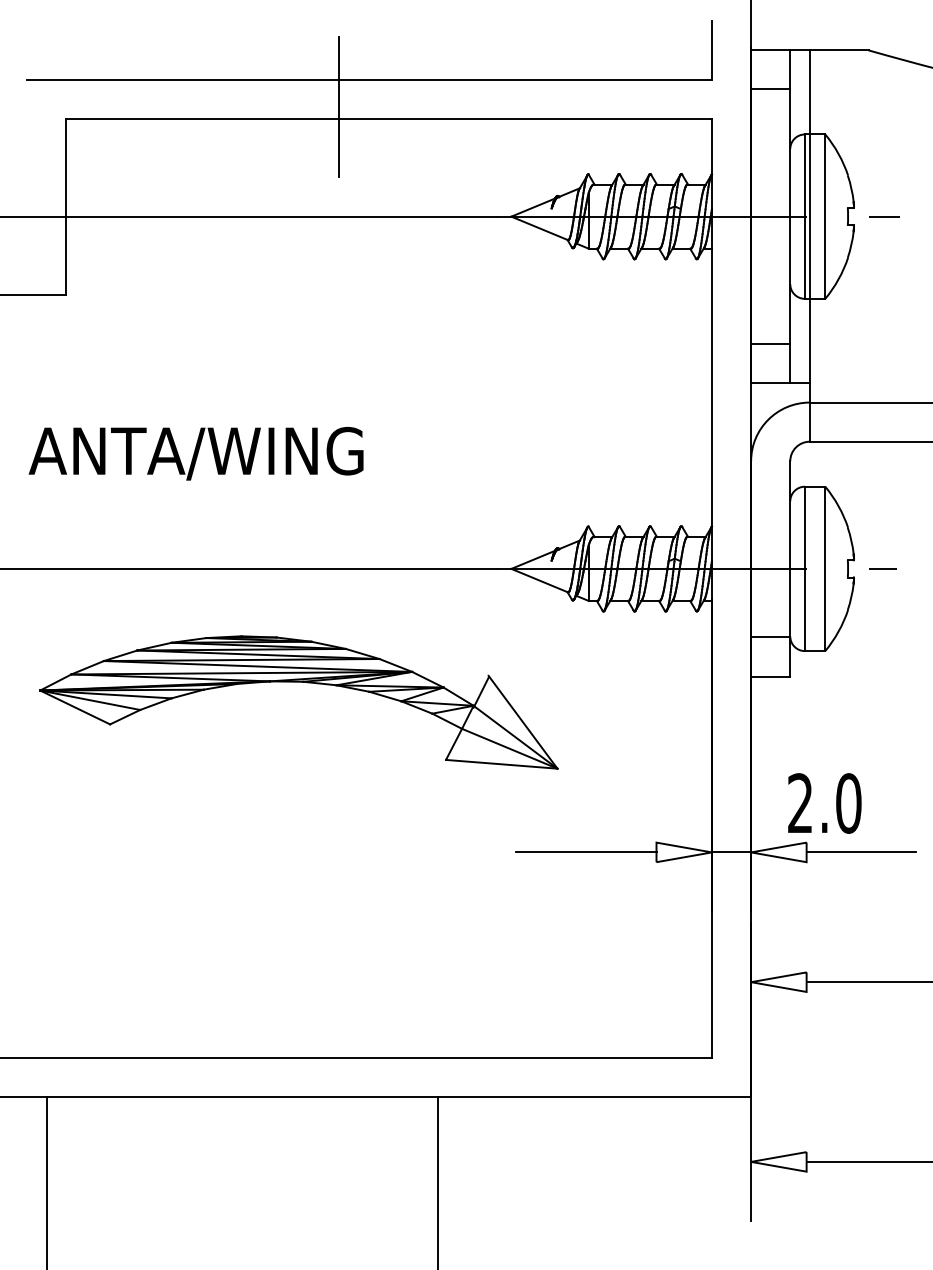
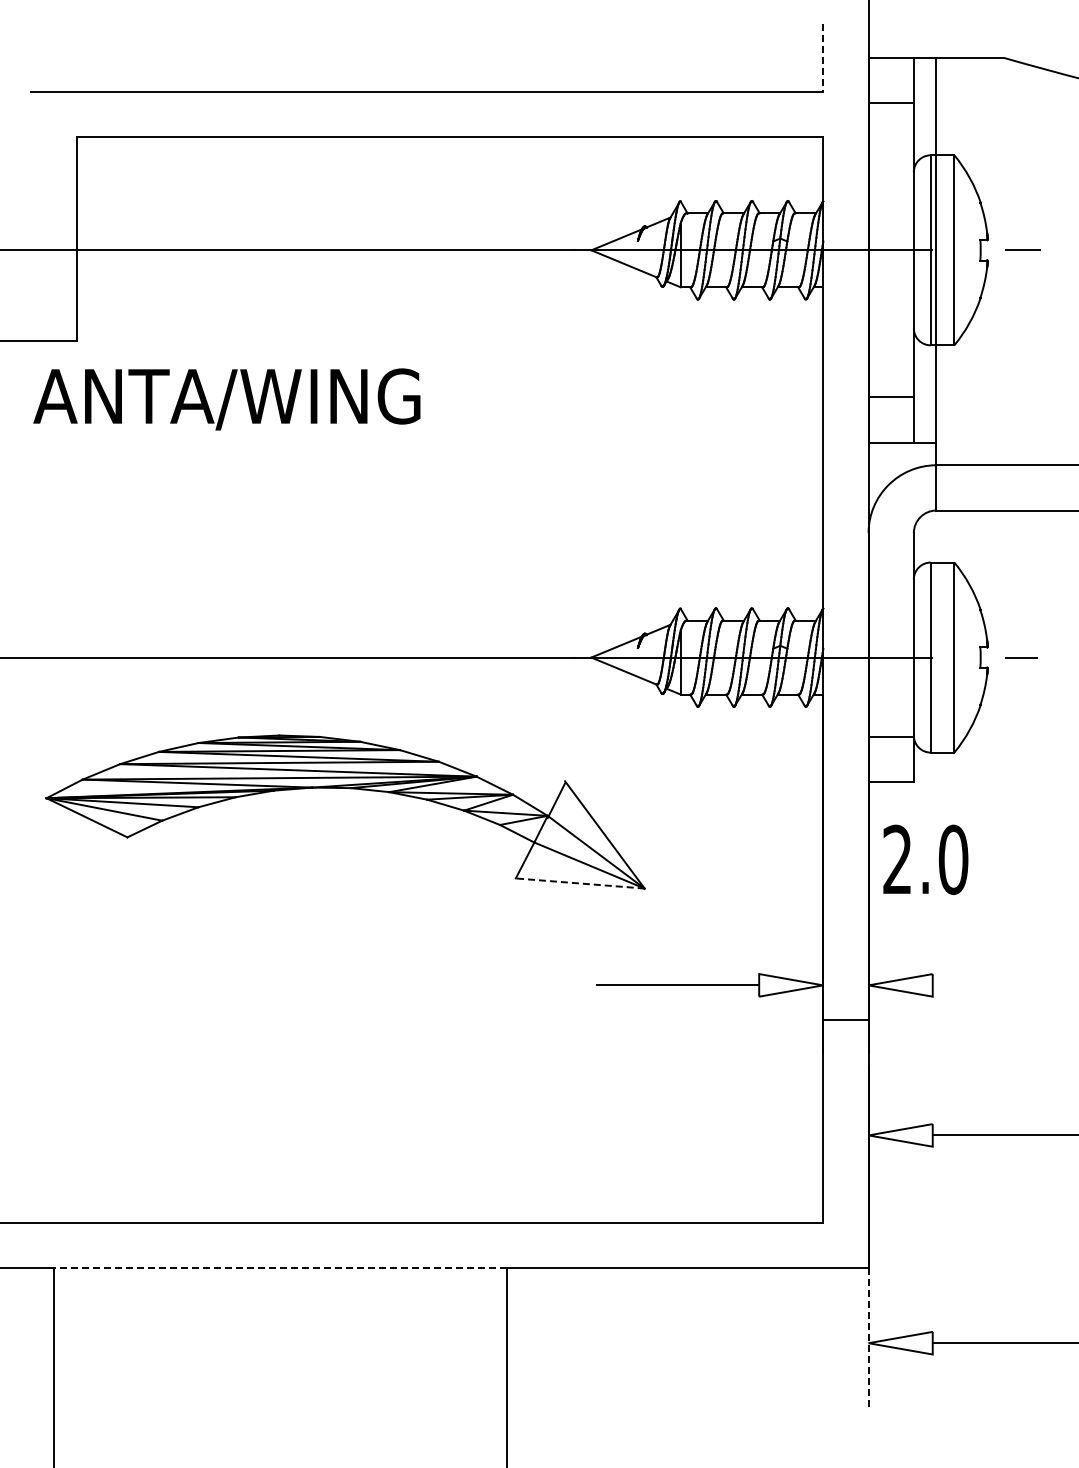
line: (712, 49) -> (823, 57), solid -> dashed
line: (339, 106) -> (392, 123), removed
text: (195, 453) -> (226, 399), moved
line: (501, 764) -> (580, 883), solid -> dashed
text: (824, 803) -> (925, 859), moved
line: (731, 852) -> (845, 1020), moved
line: (860, 852) -> (995, 985), removed
line: (241, 1097) -> (279, 1268), solid -> dashed
line: (751, 1159) -> (868, 1340), solid -> dashed

